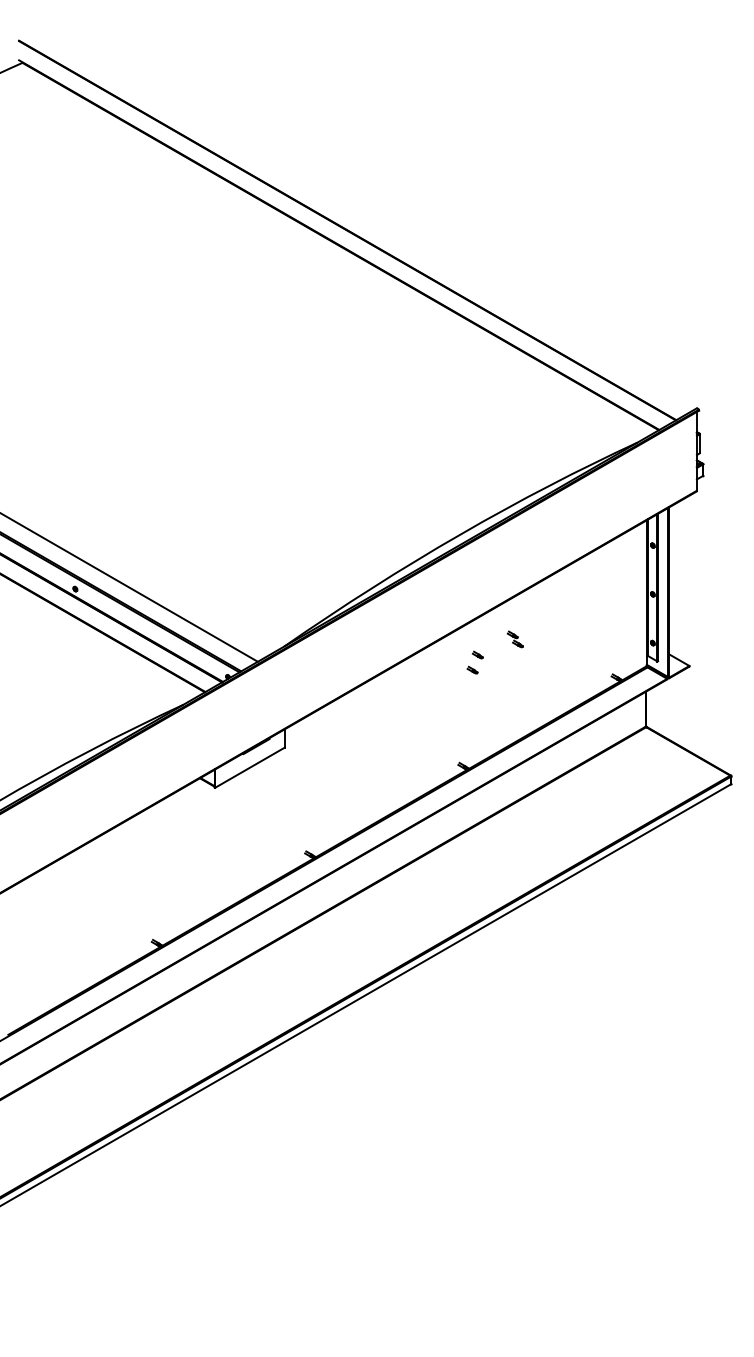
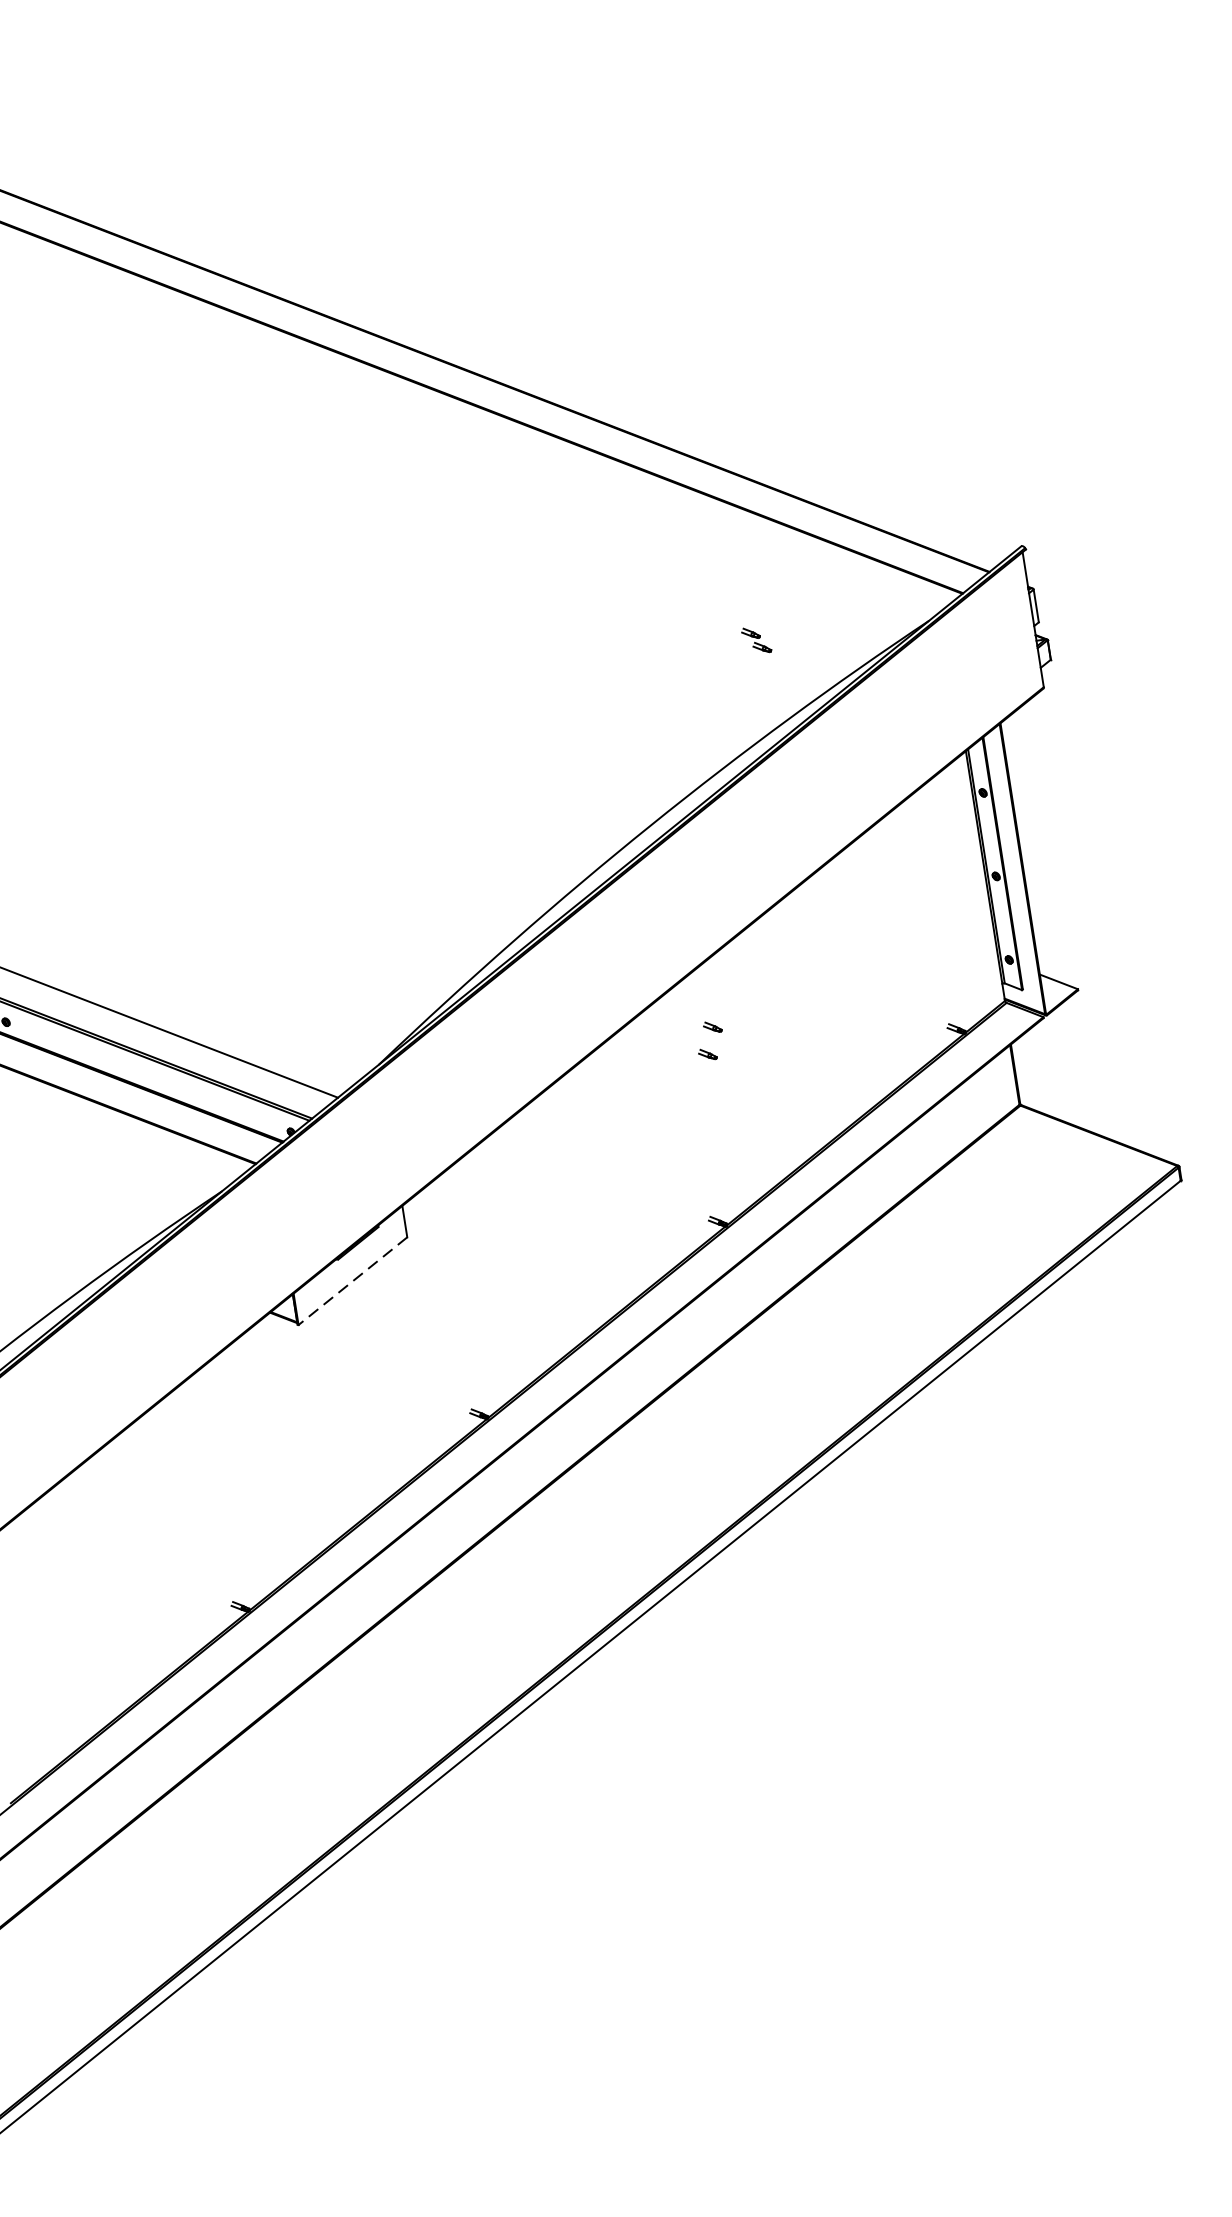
part: (514, 639) -> (755, 640), moved
line: (249, 767) -> (351, 1280), solid -> dashed

